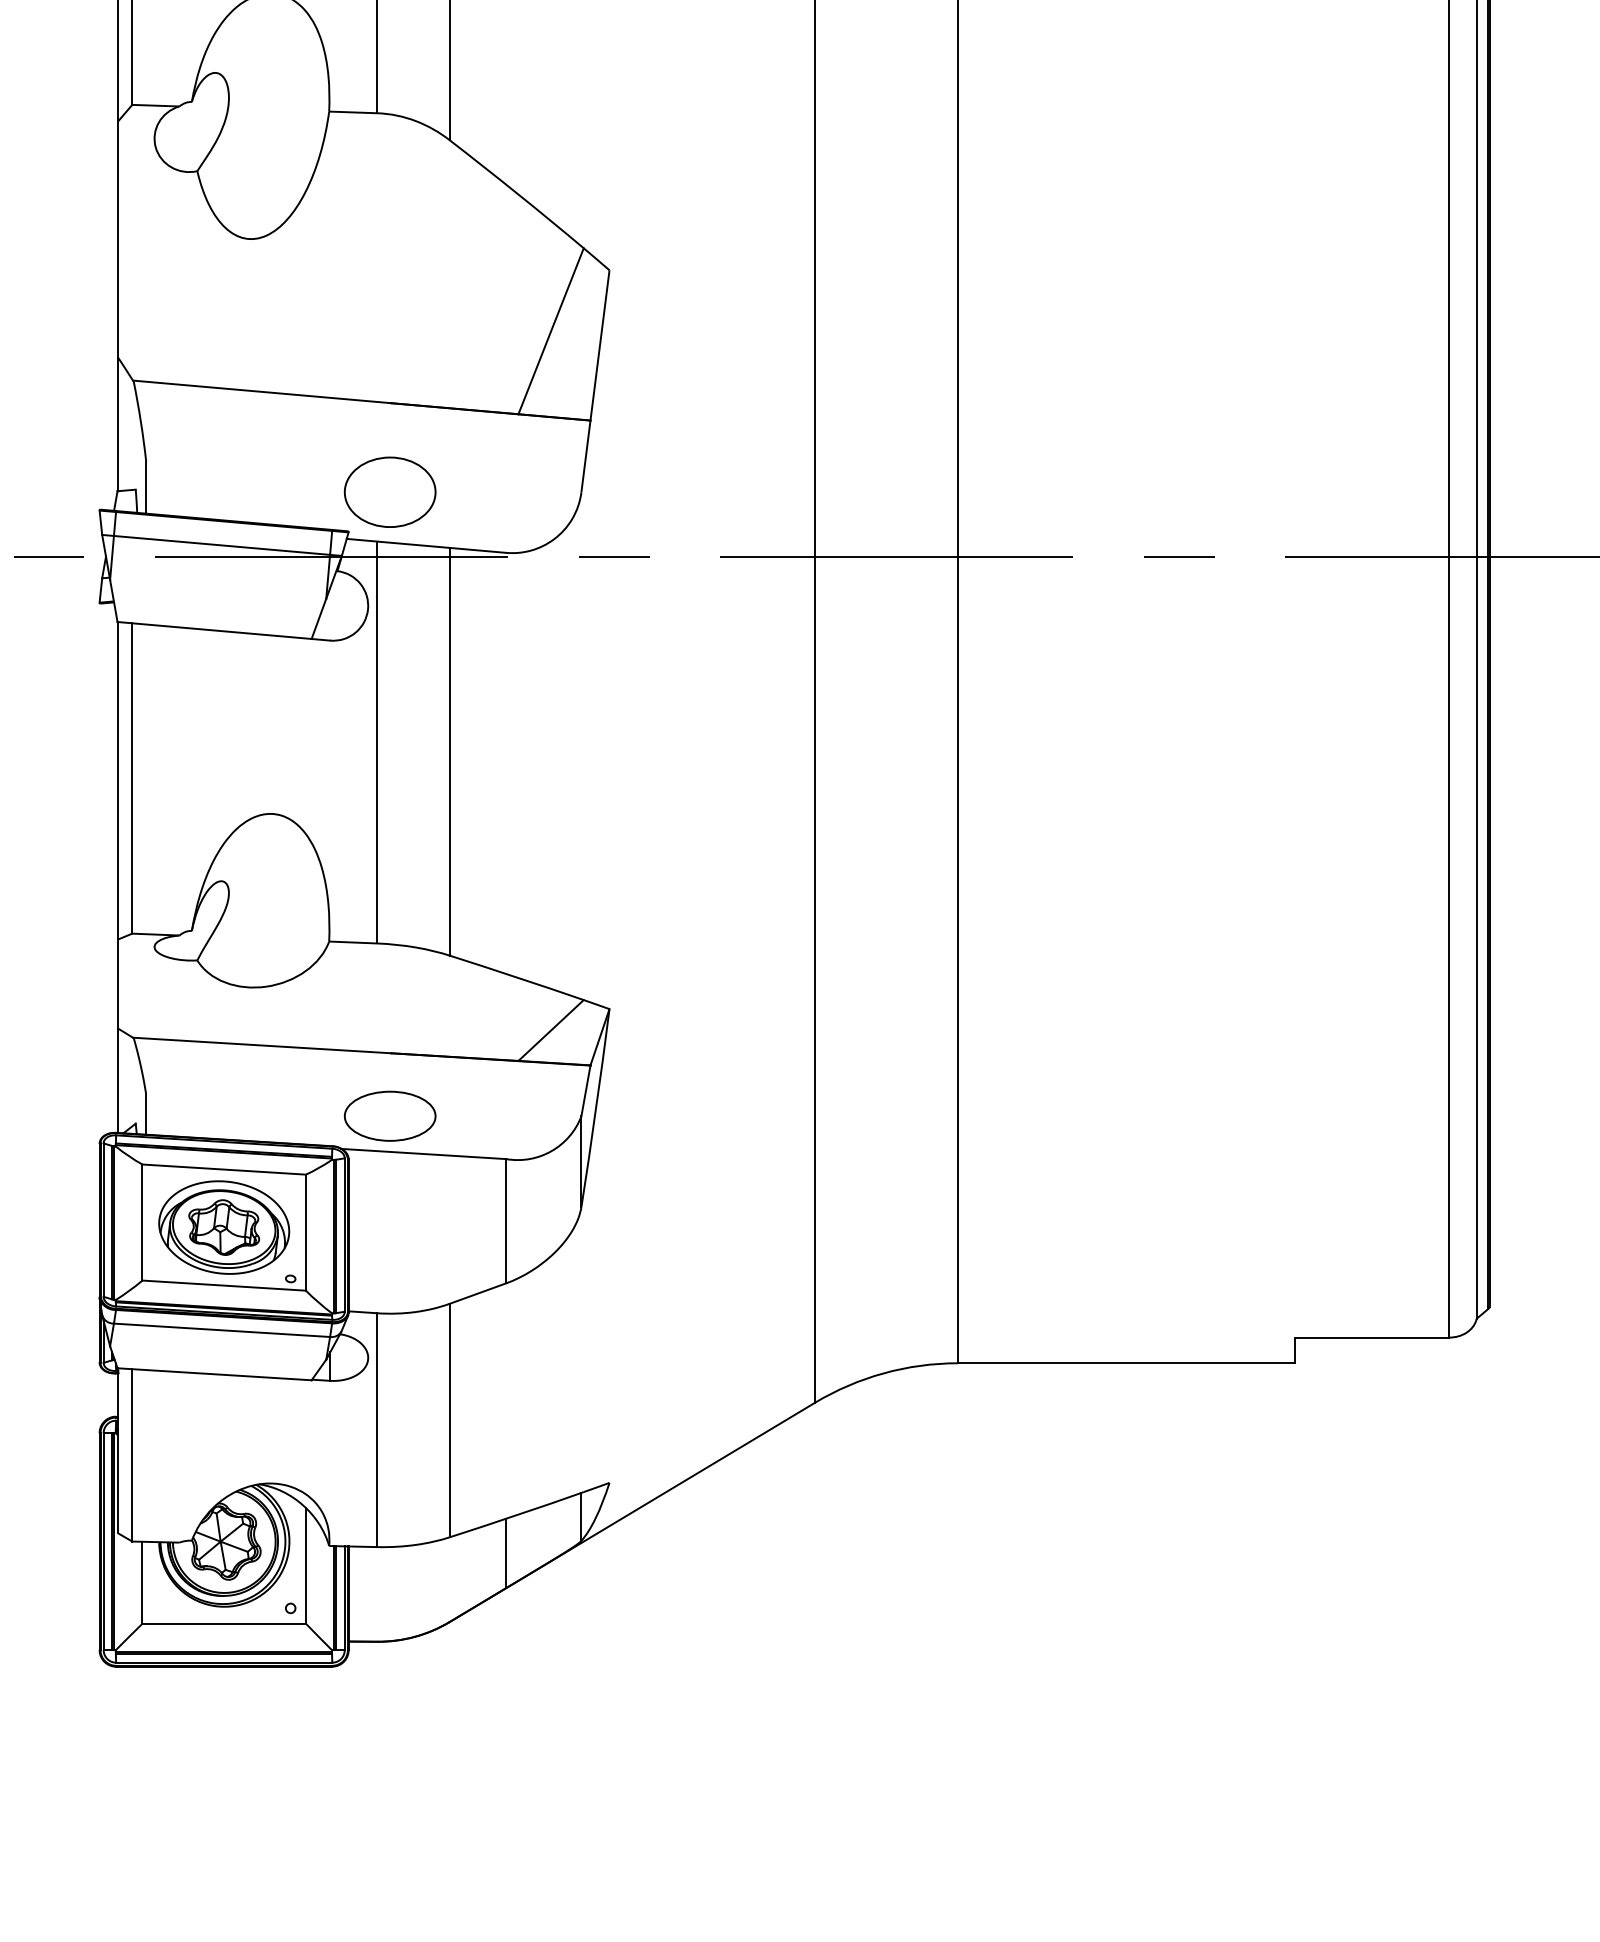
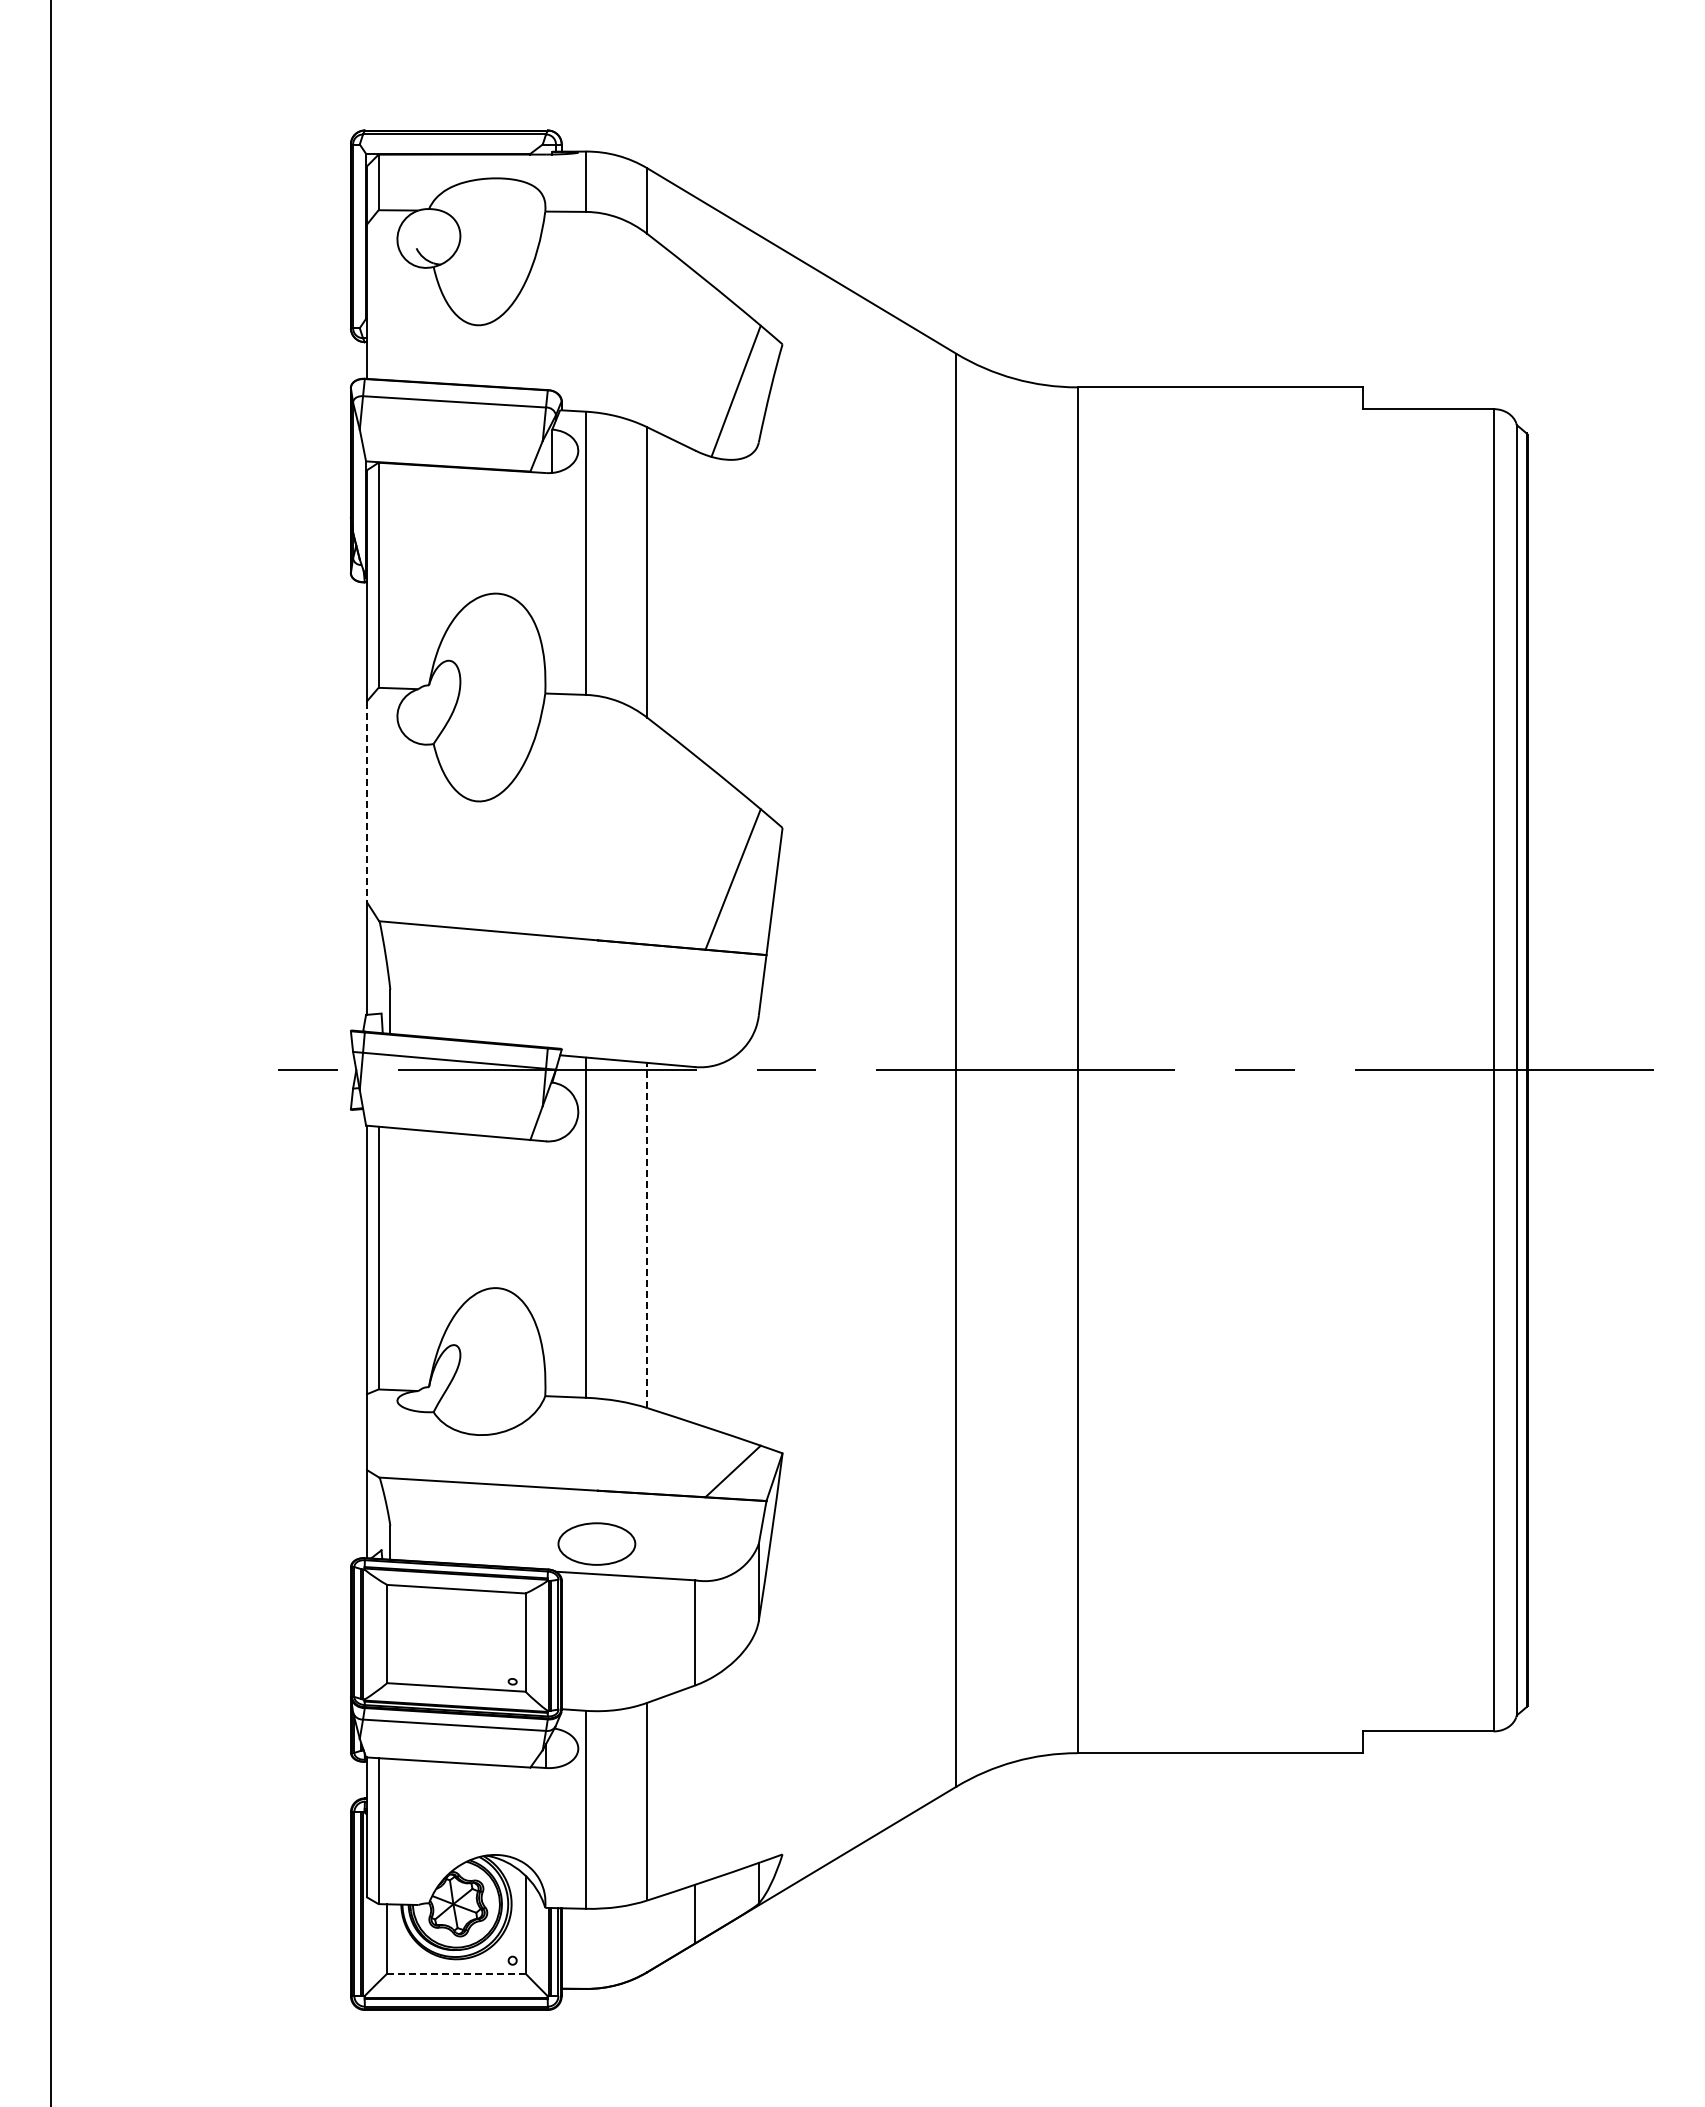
line: (118, 240) -> (366, 802), solid -> dashed
part: (389, 491) -> (596, 1015), removed
line: (449, 751) -> (647, 1235), solid -> dashed
part: (224, 1227) -> (456, 1638), removed
line: (224, 1623) -> (456, 1973), solid -> dashed

